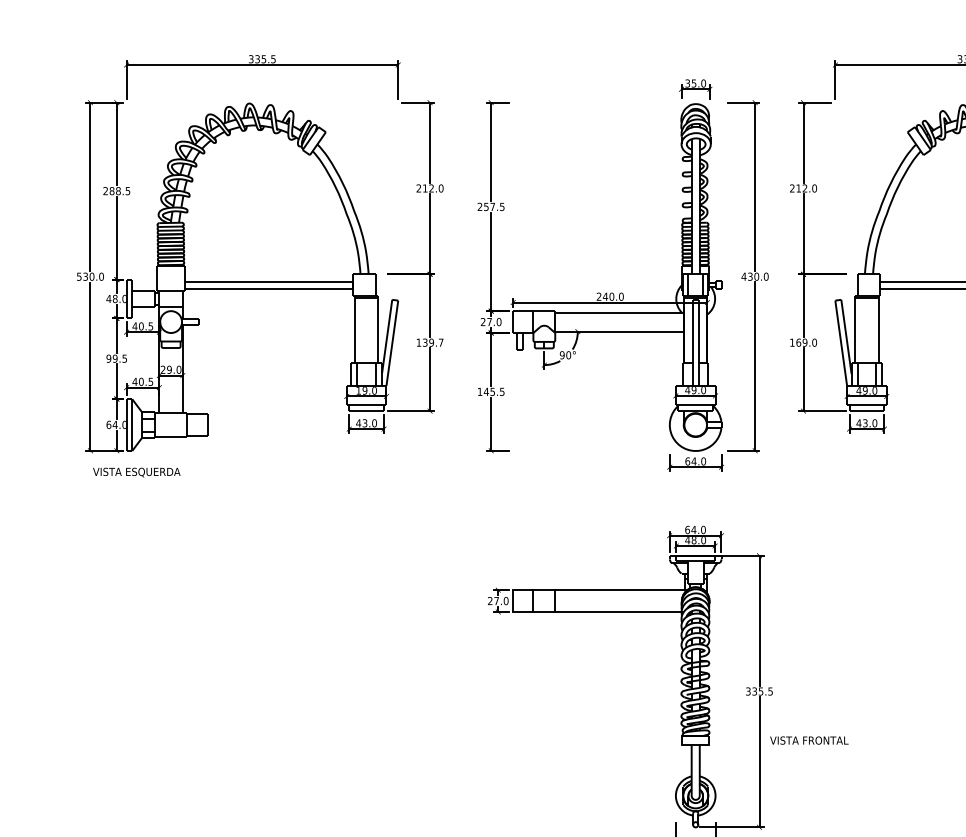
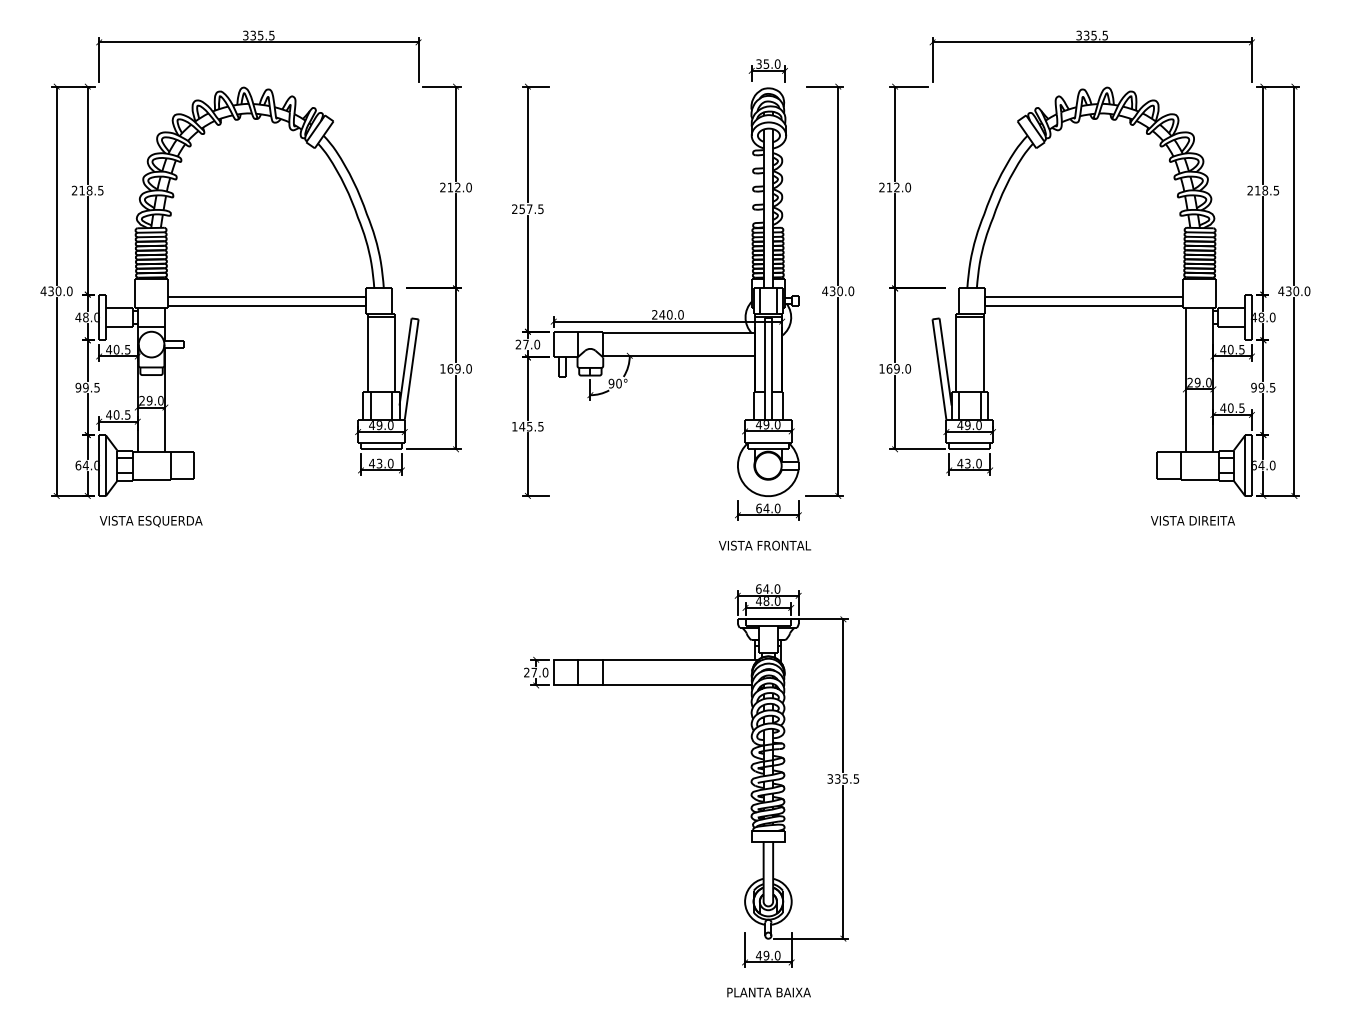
text: (111, 191) -> (81, 190), 288.5 -> 218.5
text: (79, 276) -> (43, 291), 530.0 -> 430.0
text: (433, 342) -> (459, 368), 139.7 -> 169.0
text: (359, 390) -> (372, 425), 19.0 -> 49.0
text: (136, 472) -> (150, 521), moved
text: (809, 740) -> (765, 545), moved

